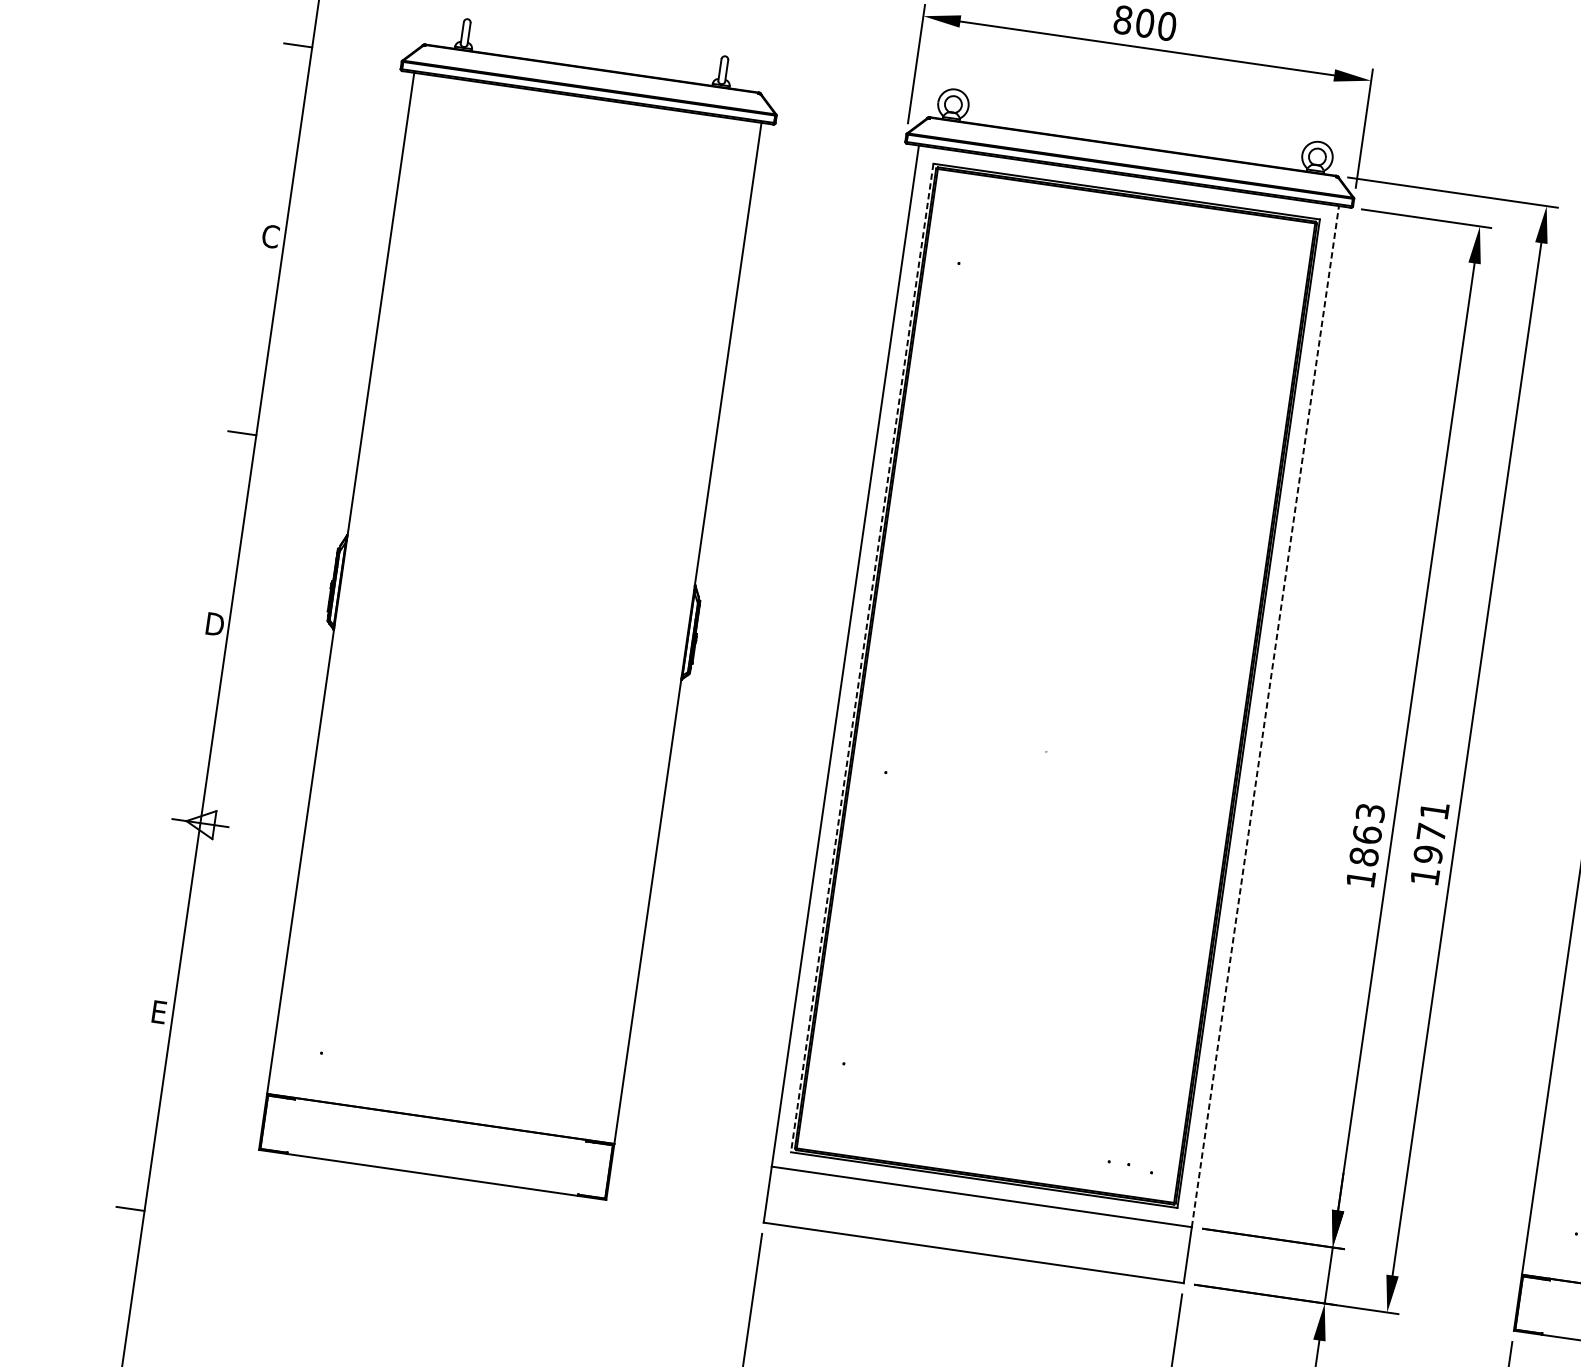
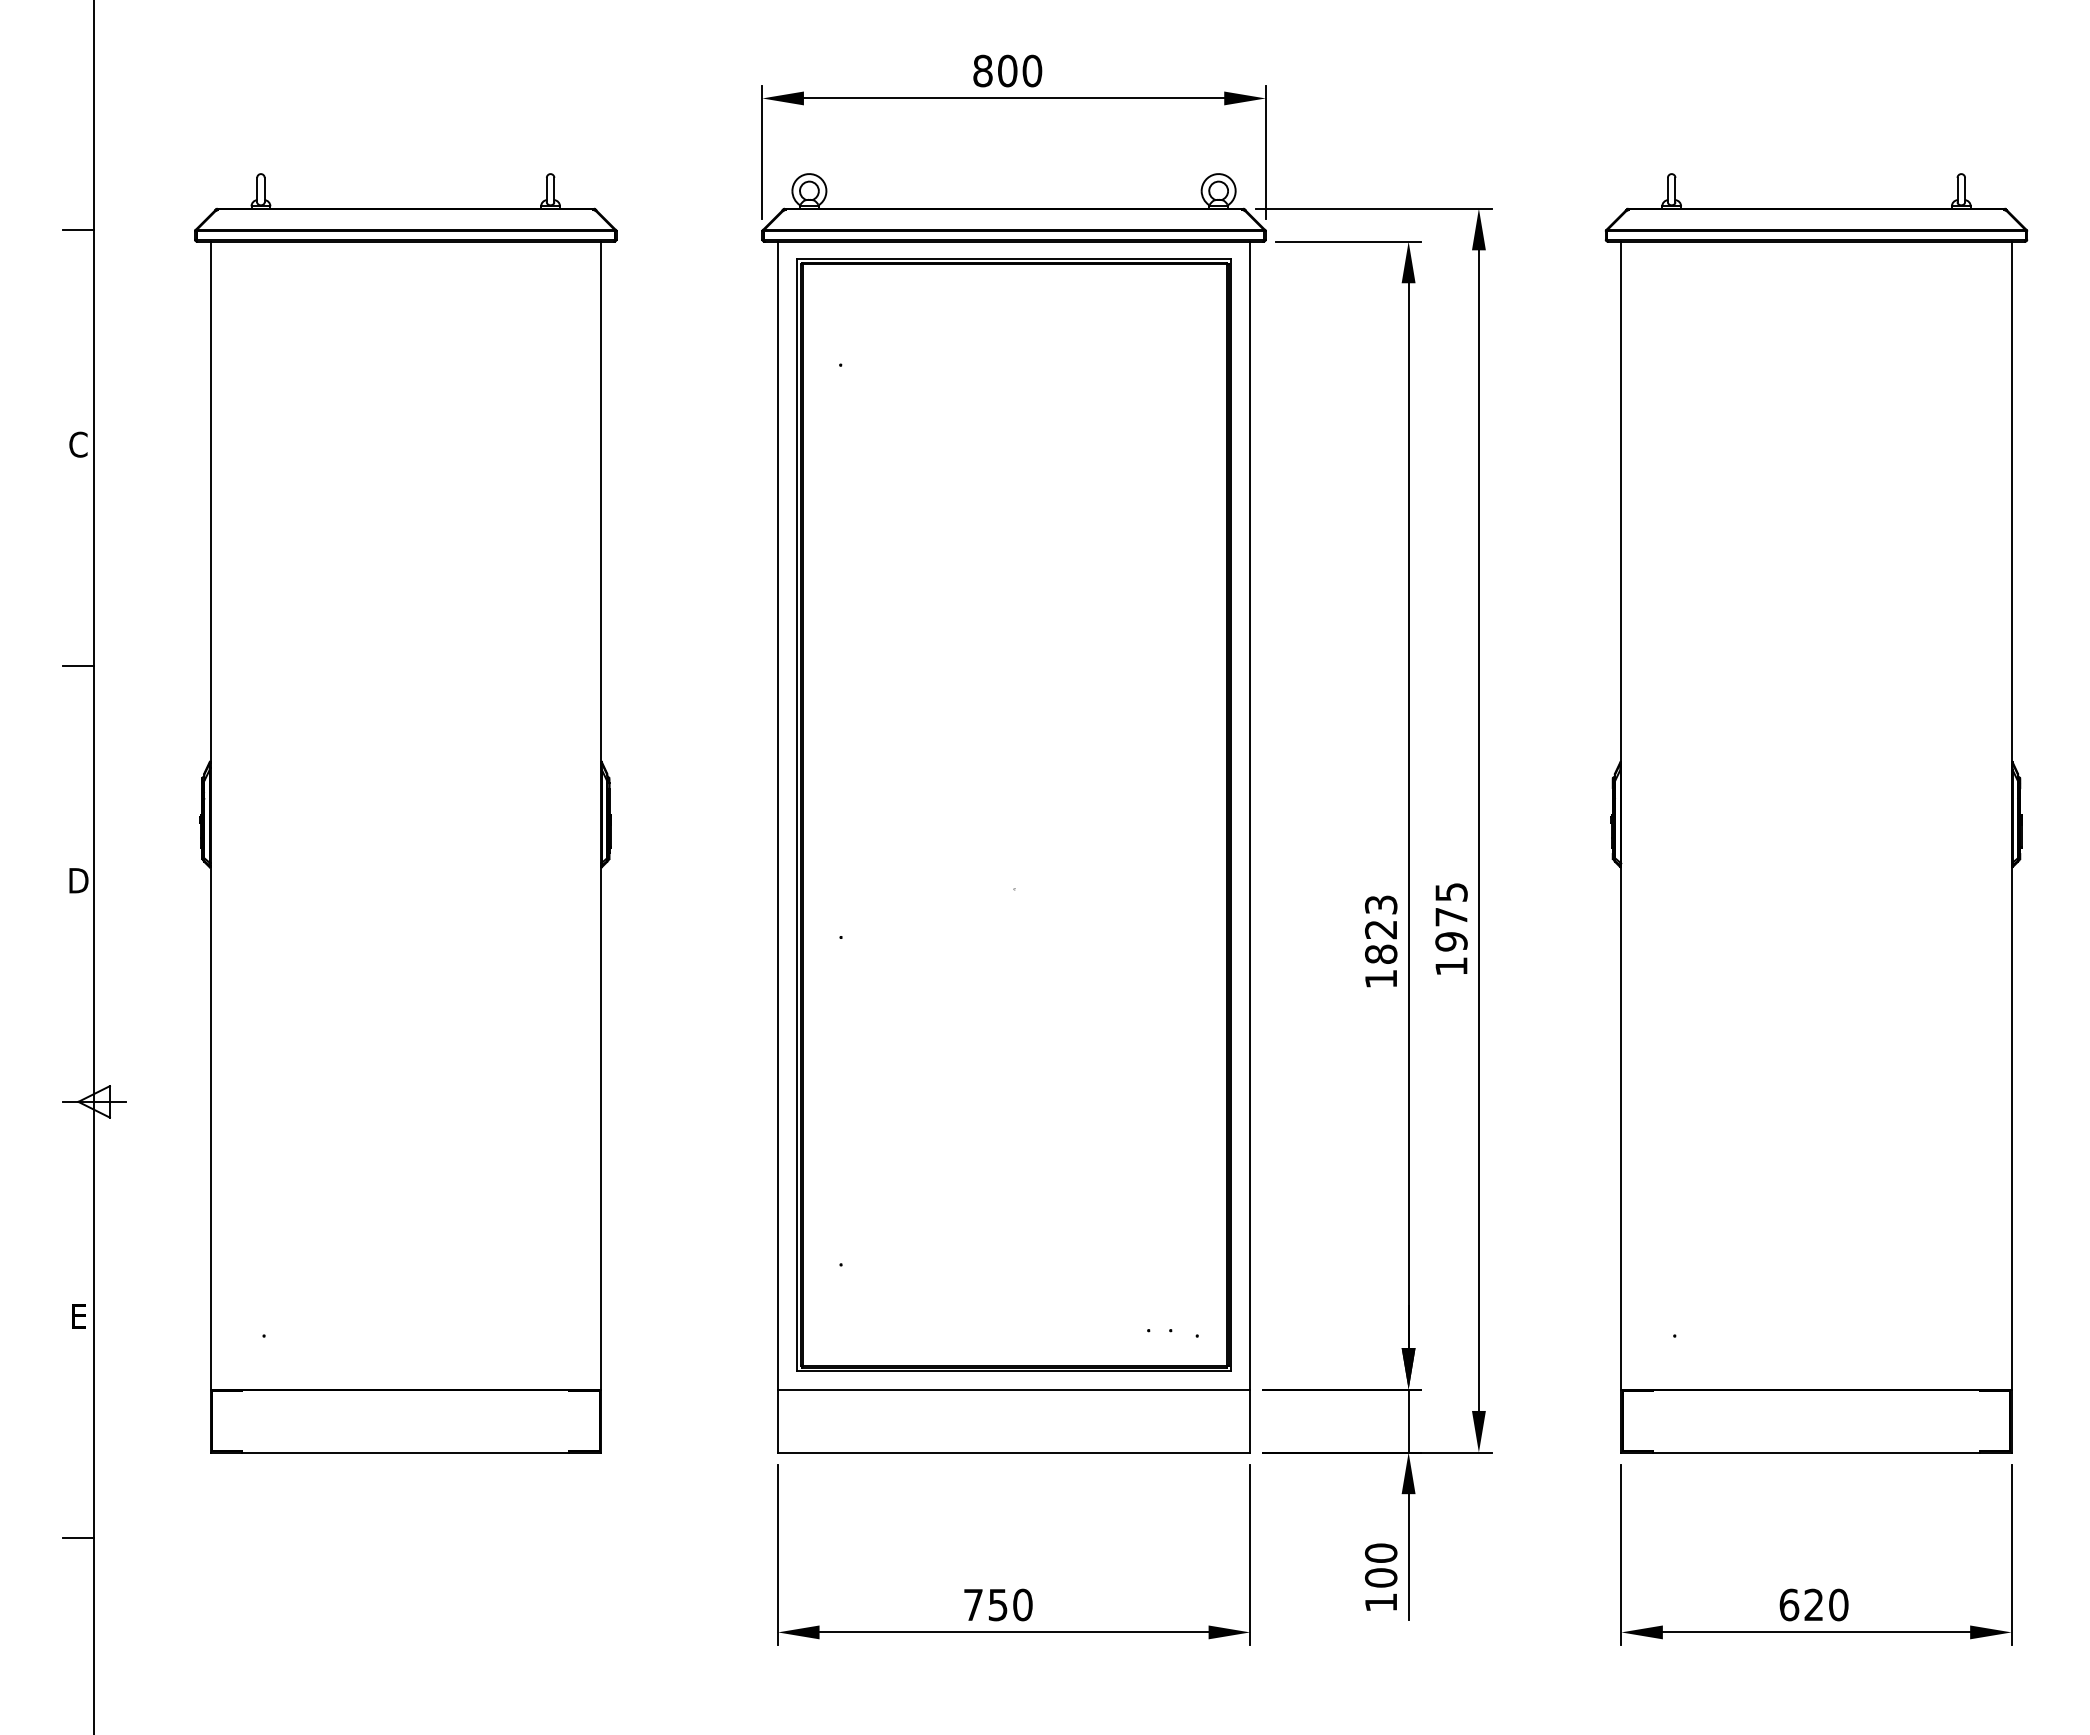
line: (861, 658) -> (796, 815), dashed -> solid
line: (1265, 716) -> (1250, 815), dashed -> solid
text: (1434, 810) -> (1451, 892), 1971 -> 1975
text: (1366, 834) -> (1380, 929), 1863 -> 1823

